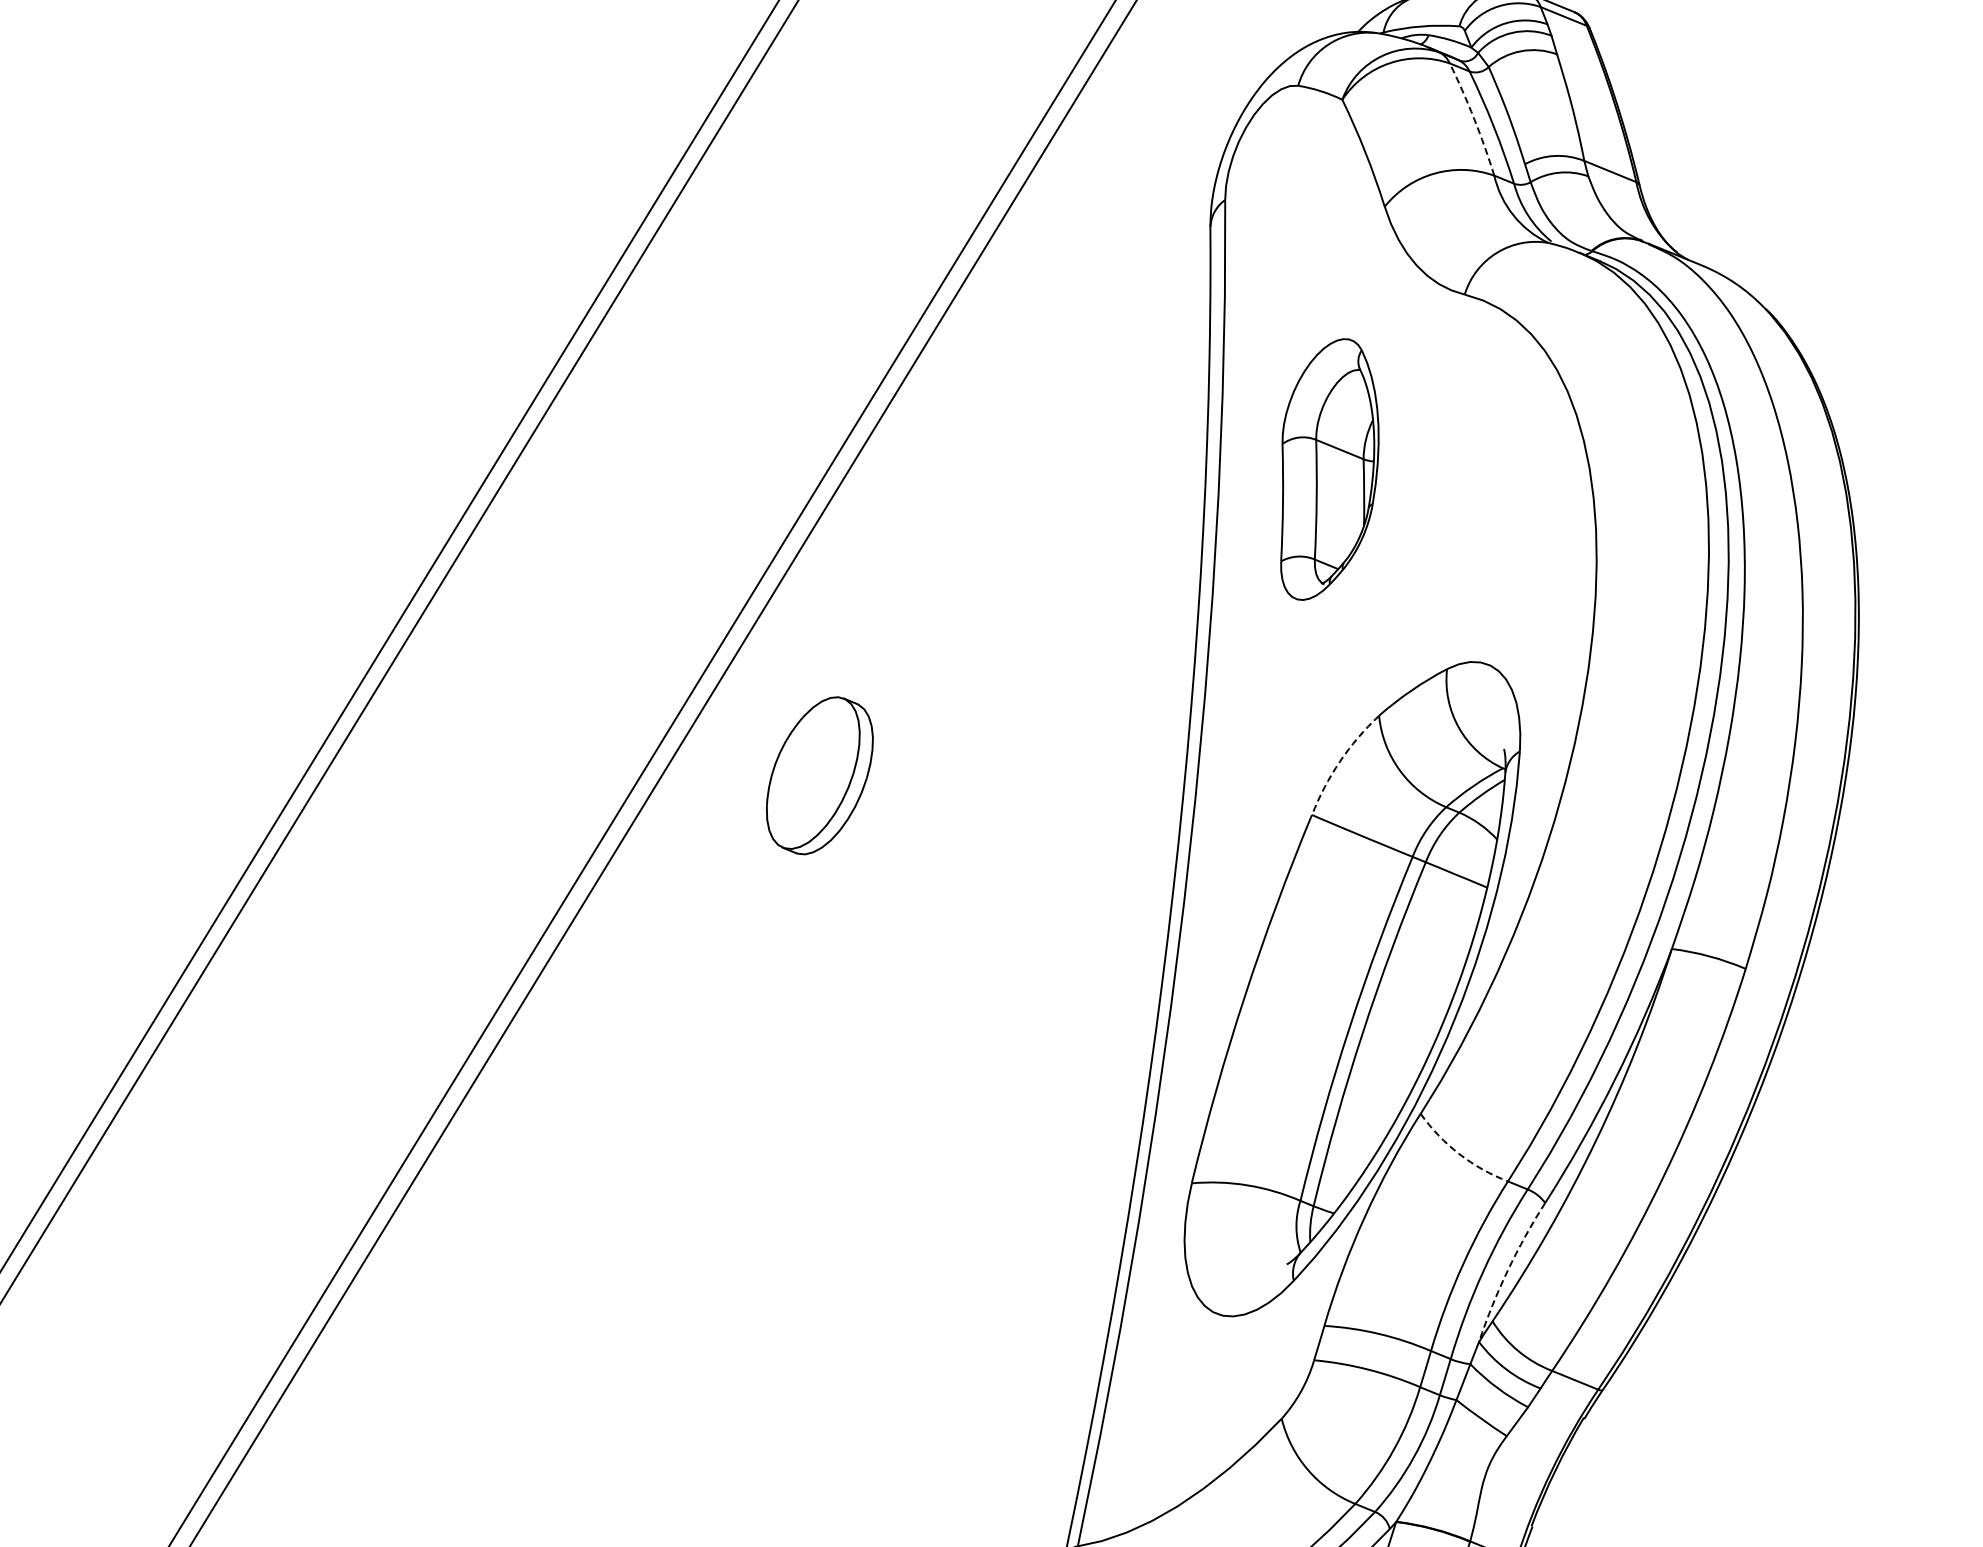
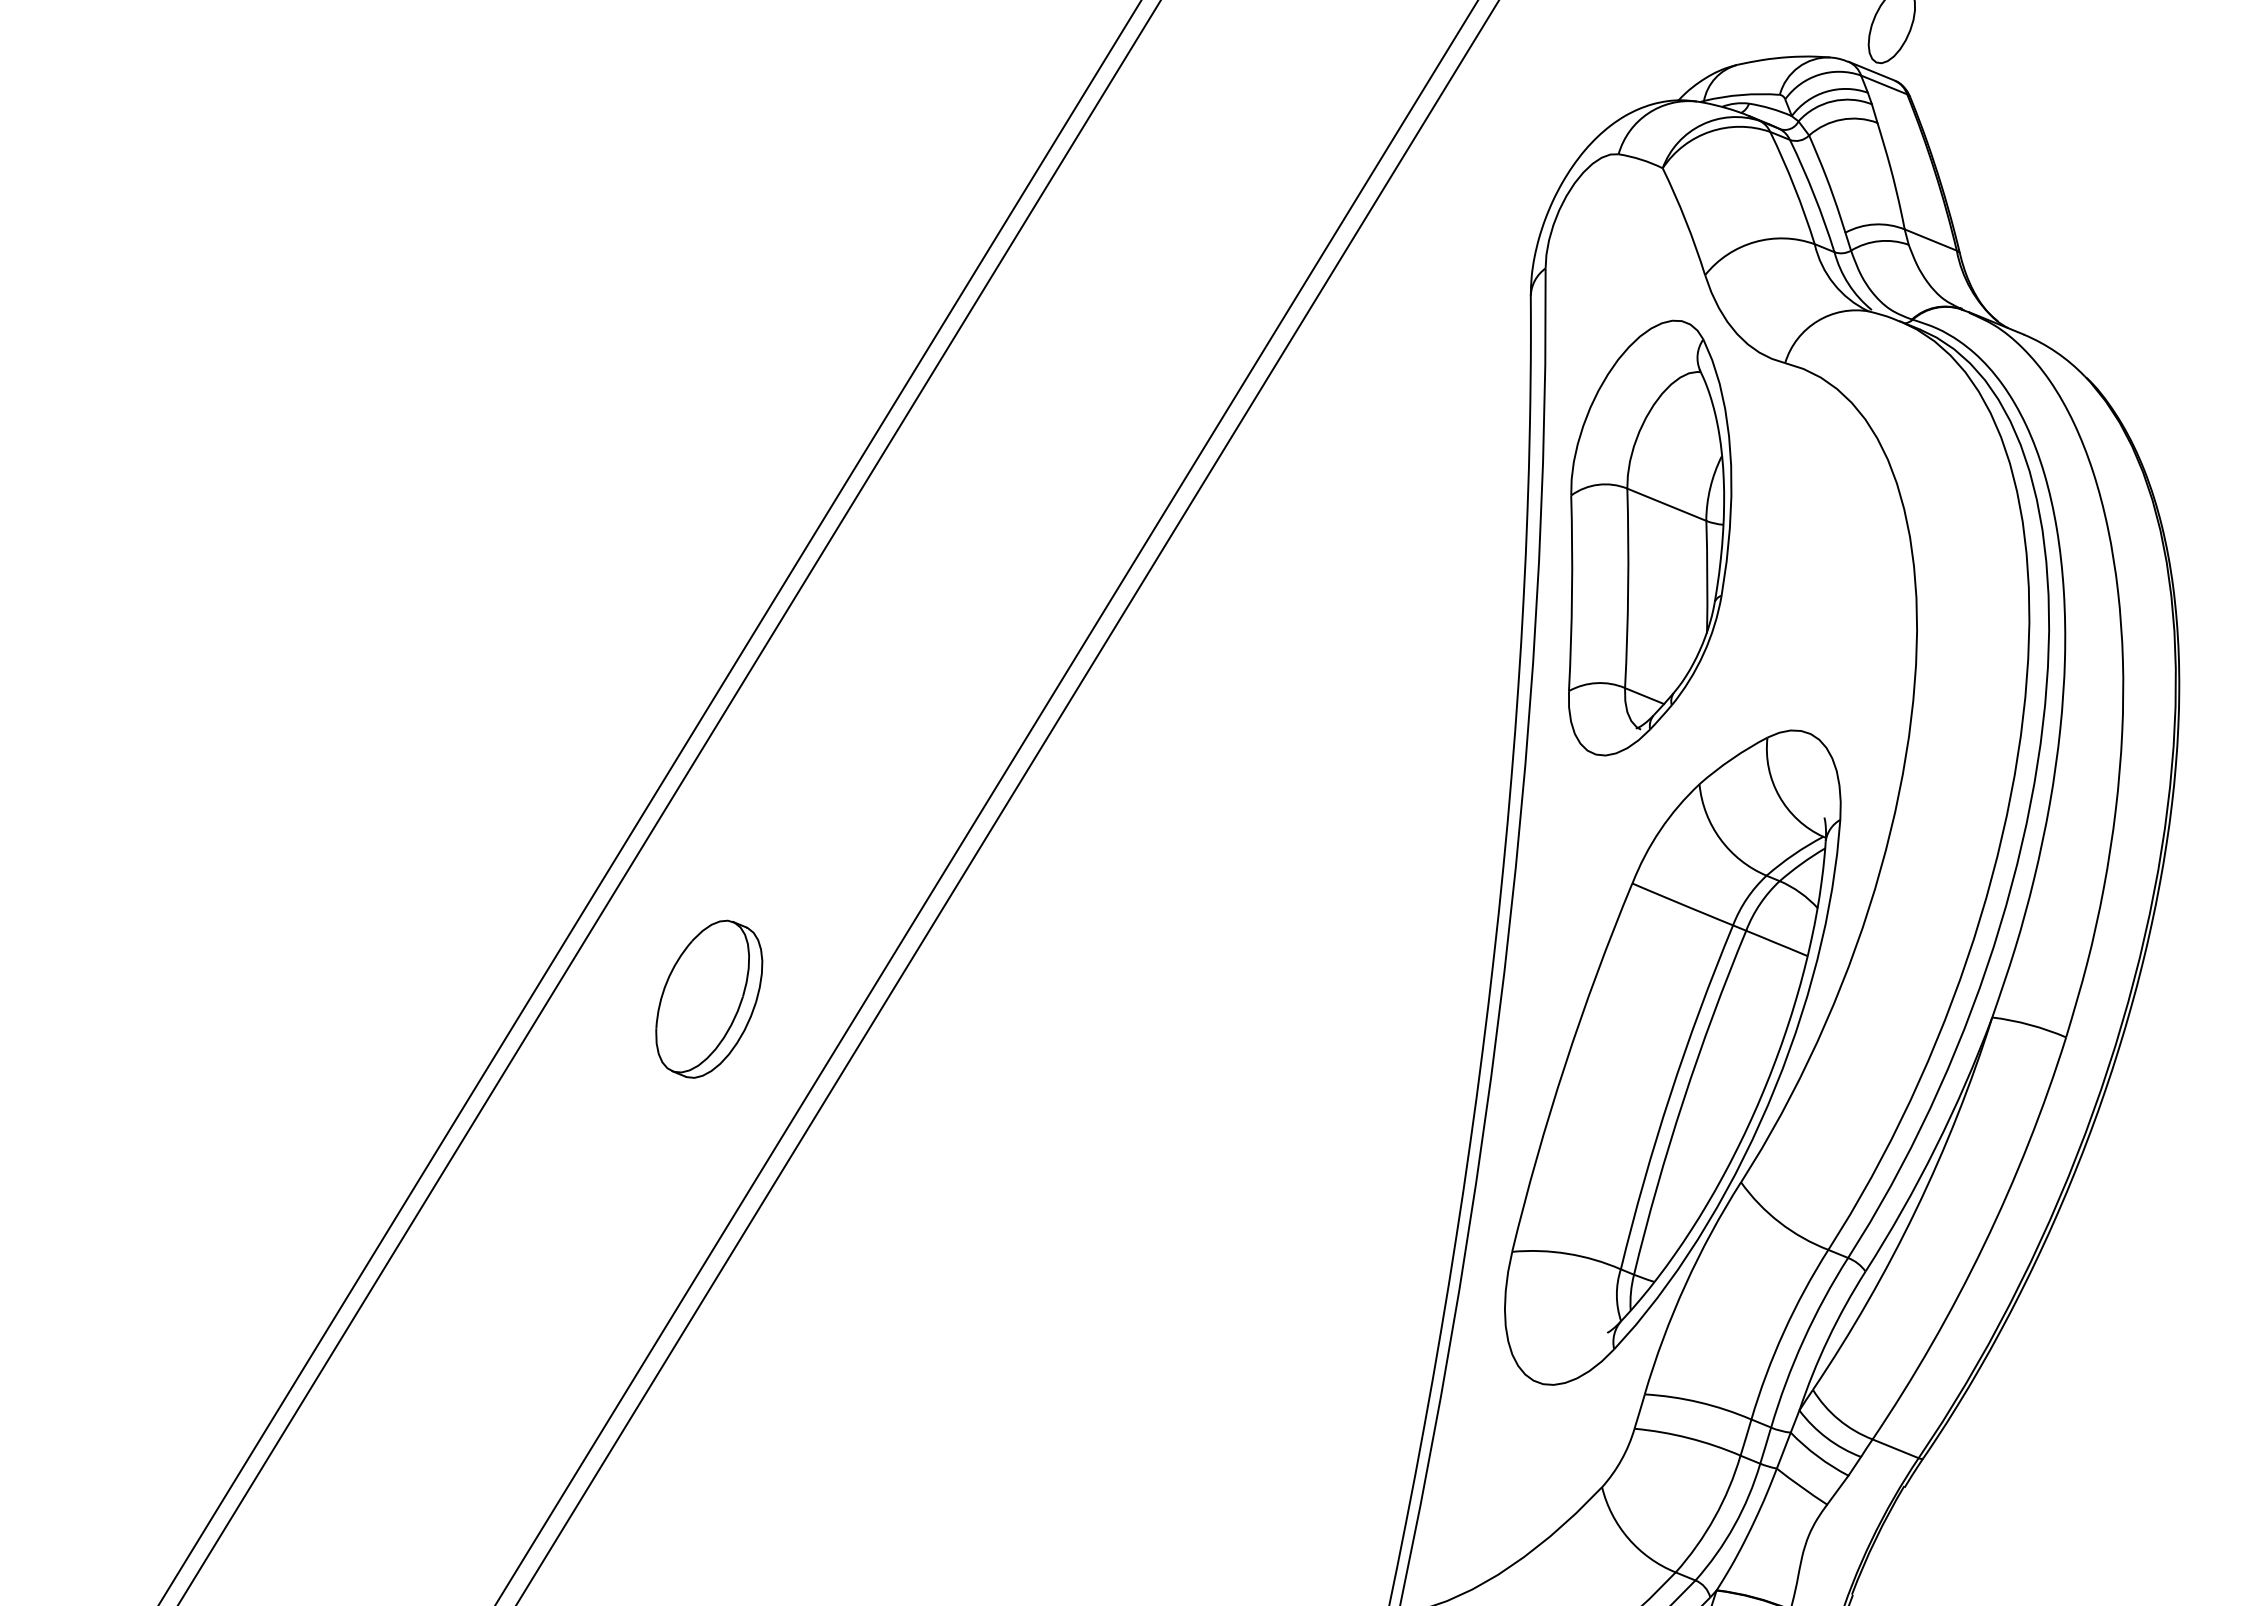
arc: (1474, 119) -> (1794, 187), dashed -> solid
part: (1330, 469) -> (1650, 537), size x1.67
arc: (1340, 762) -> (1660, 830), dashed -> solid
part: (820, 775) -> (709, 998), moved
arc: (1459, 1154) -> (1779, 1222), dashed -> solid
arc: (1508, 1270) -> (1828, 1338), dashed -> solid

